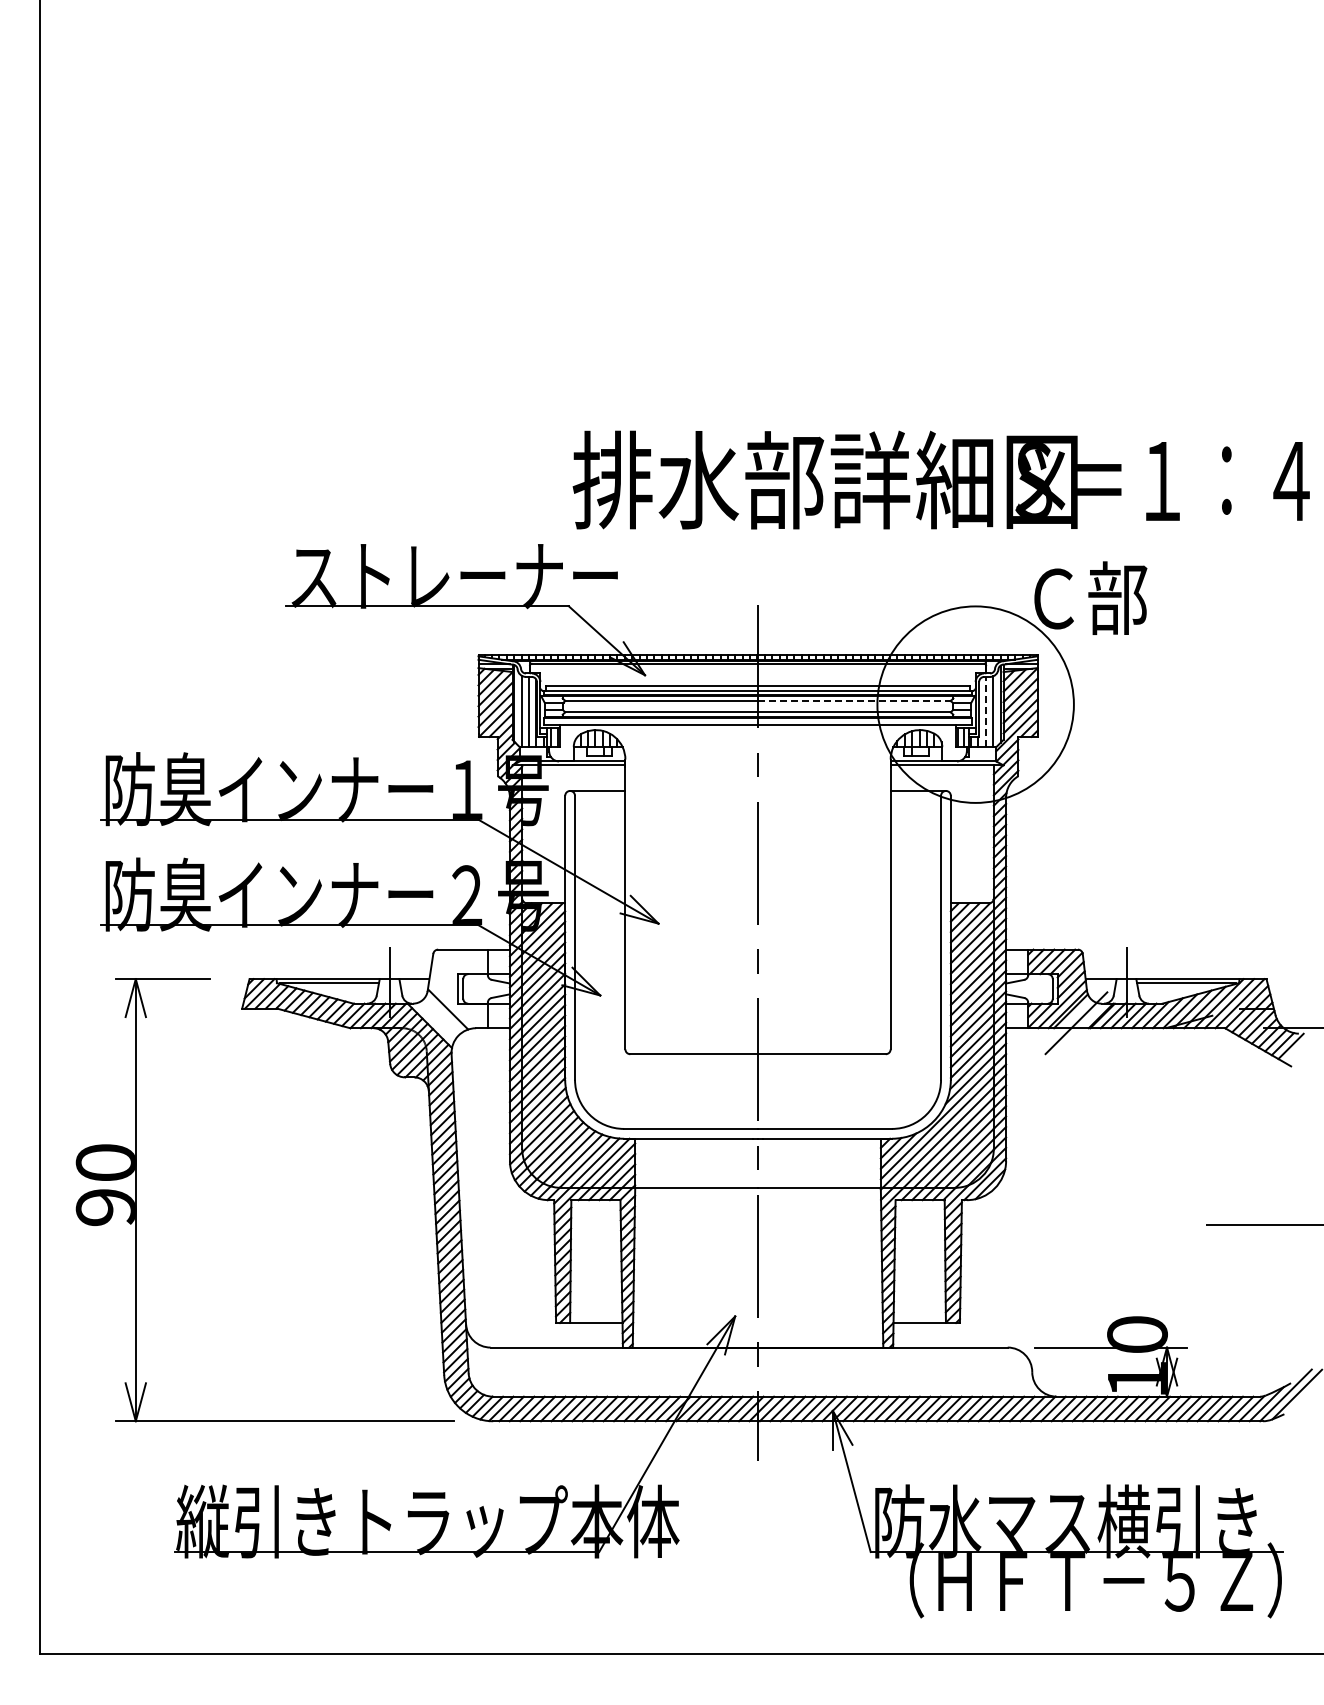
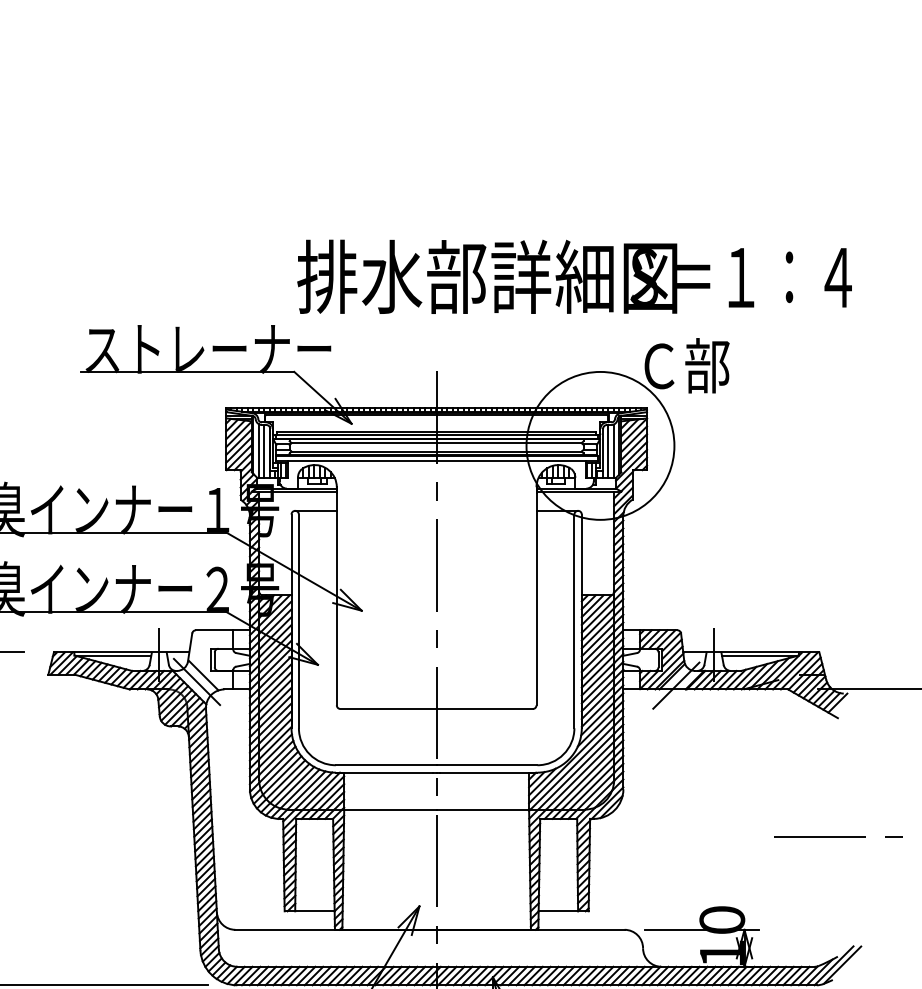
line: (854, 700) -> (509, 442), dashed -> solid
line: (985, 711) -> (607, 451), dashed -> solid
line: (439, 1017) -> (196, 681), added

